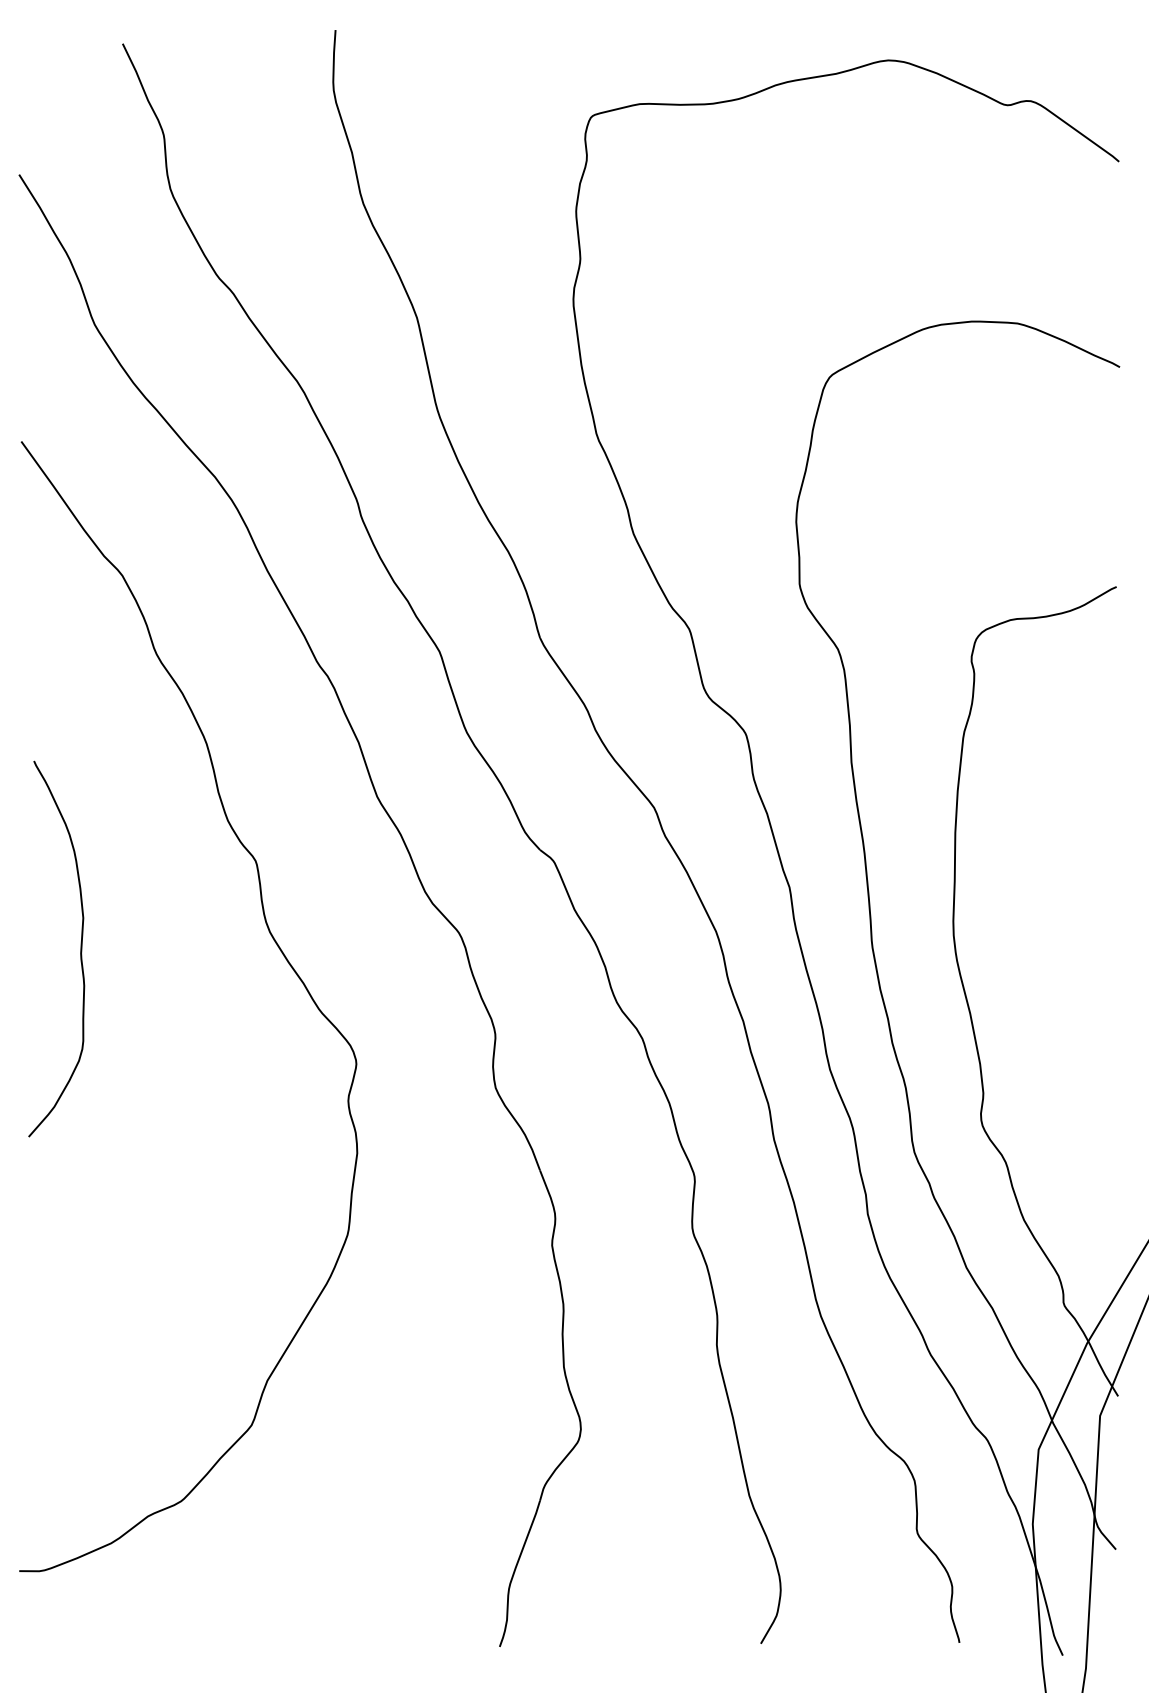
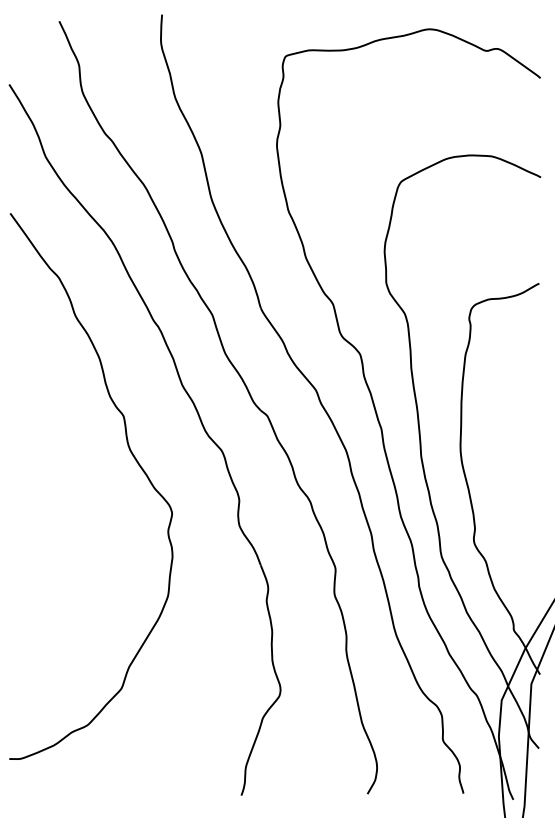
curve: (79, 948) -> (38, 458), removed

